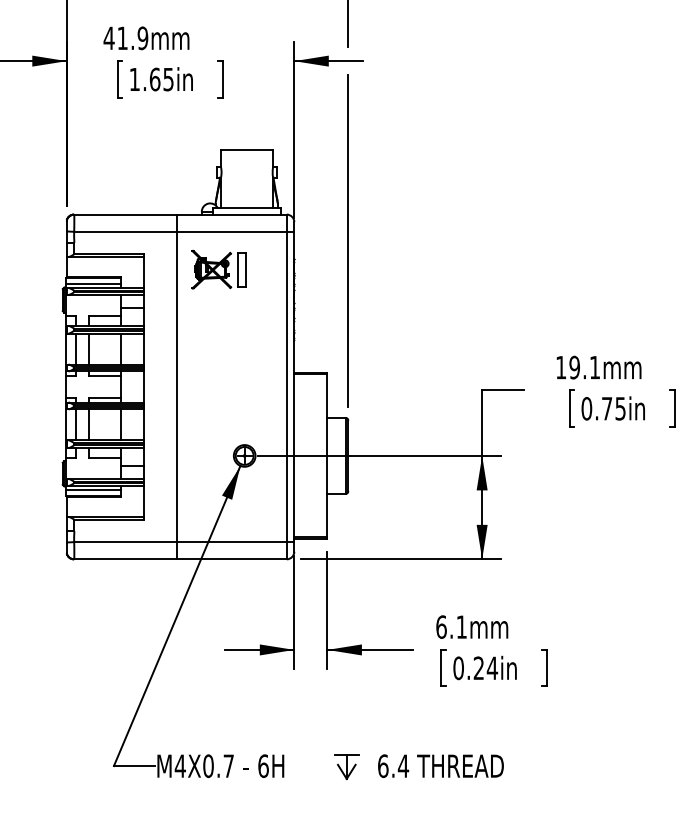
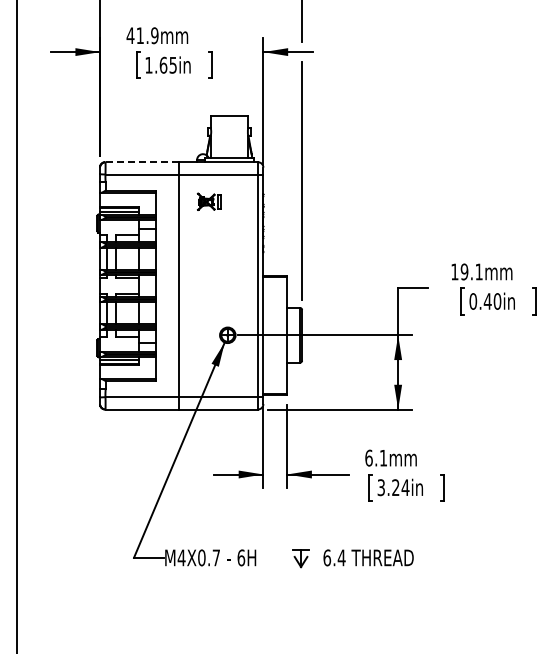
line: (125, 215) -> (142, 162), solid -> dashed
part: (219, 269) -> (209, 201), size x0.6
text: (613, 408) -> (492, 301), 0.75in -> 0.40in
text: (458, 668) -> (381, 487), 0.24in -> 3.24in

